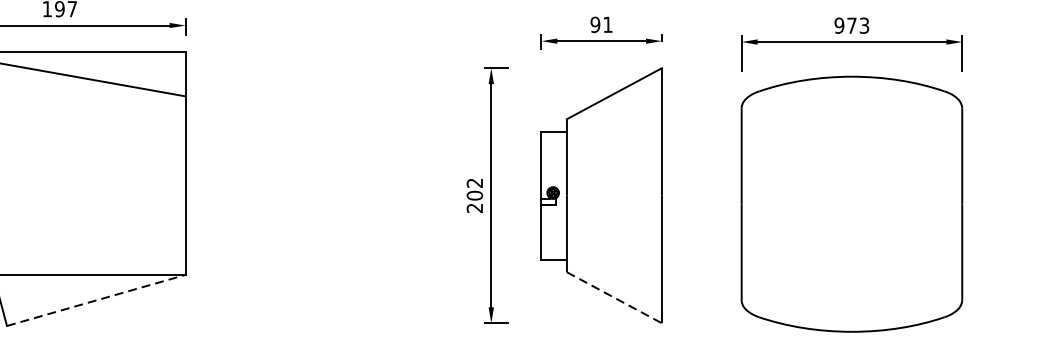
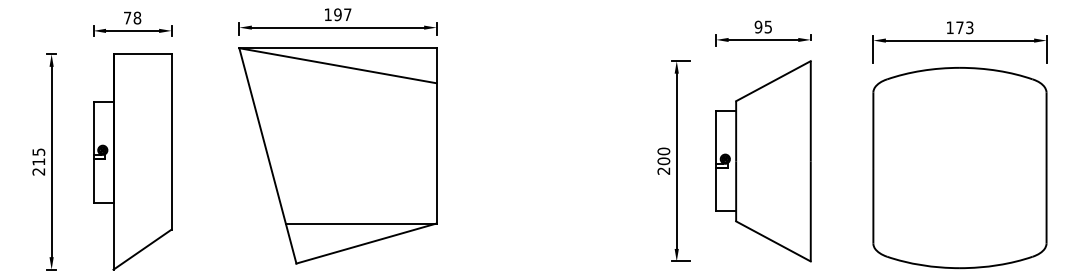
text: (606, 24) -> (767, 26), 91 -> 95
text: (838, 25) -> (949, 27), 973 -> 173
text: (474, 183) -> (663, 151), 202 -> 200
line: (614, 297) -> (773, 241), dashed -> solid
line: (96, 300) -> (366, 243), dashed -> solid

